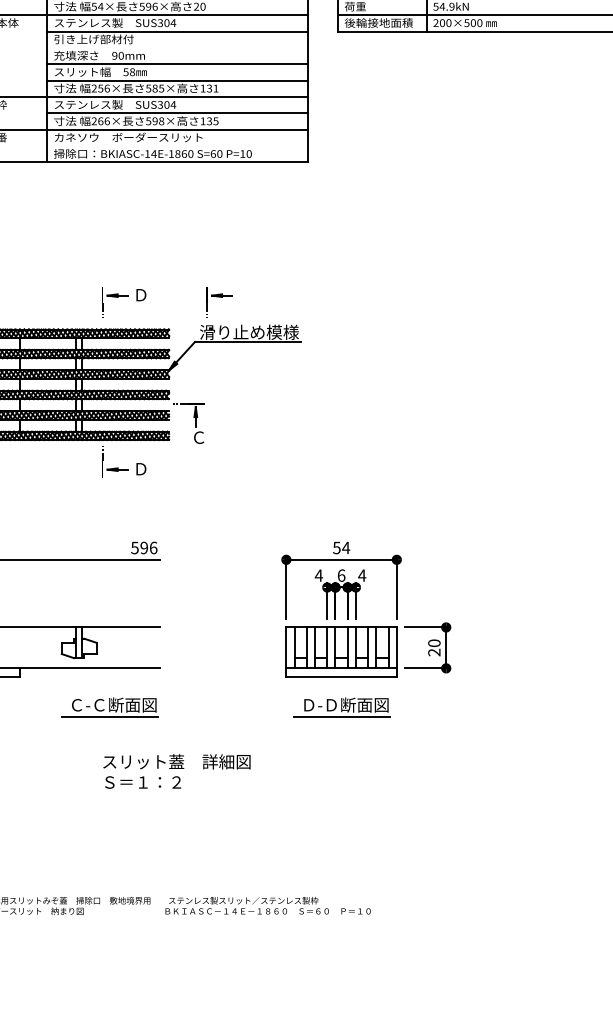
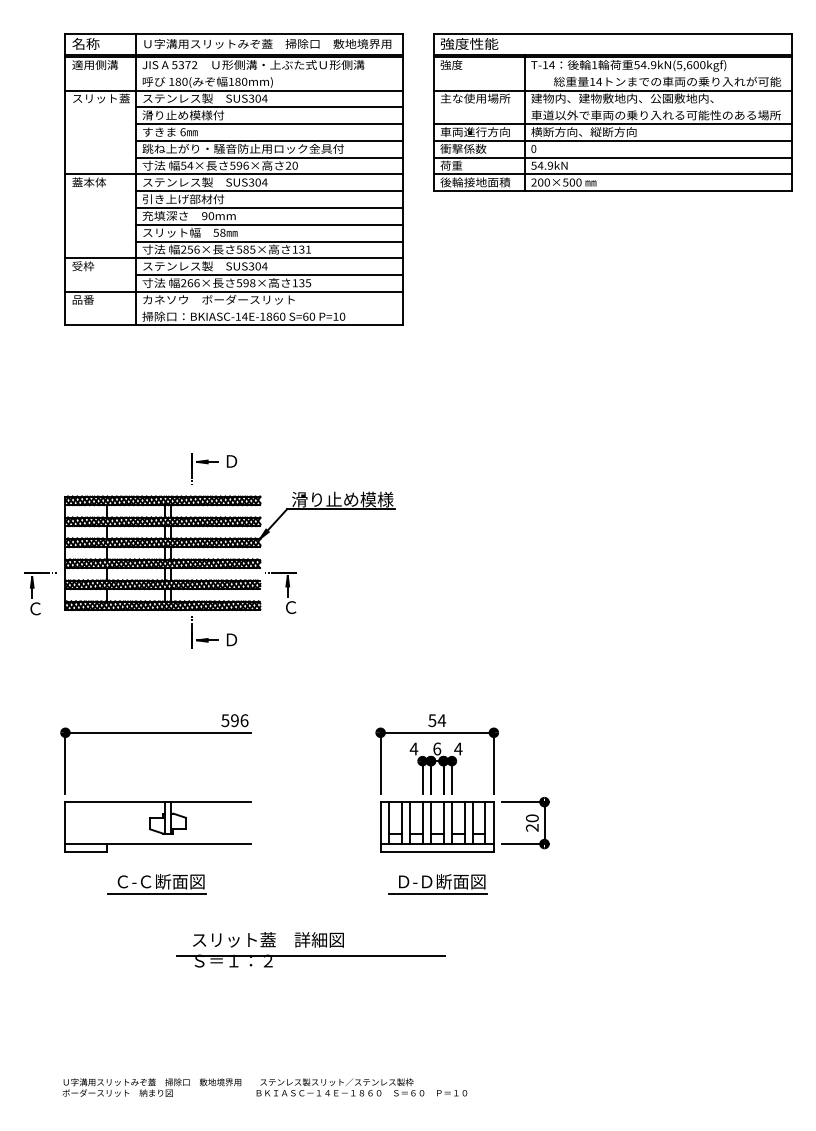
line: (177, 47) -> (268, 207), added
part: (218, 302) -> (311, 468), removed
part: (109, 707) -> (156, 884), moved
line: (218, 778) -> (311, 956), added

